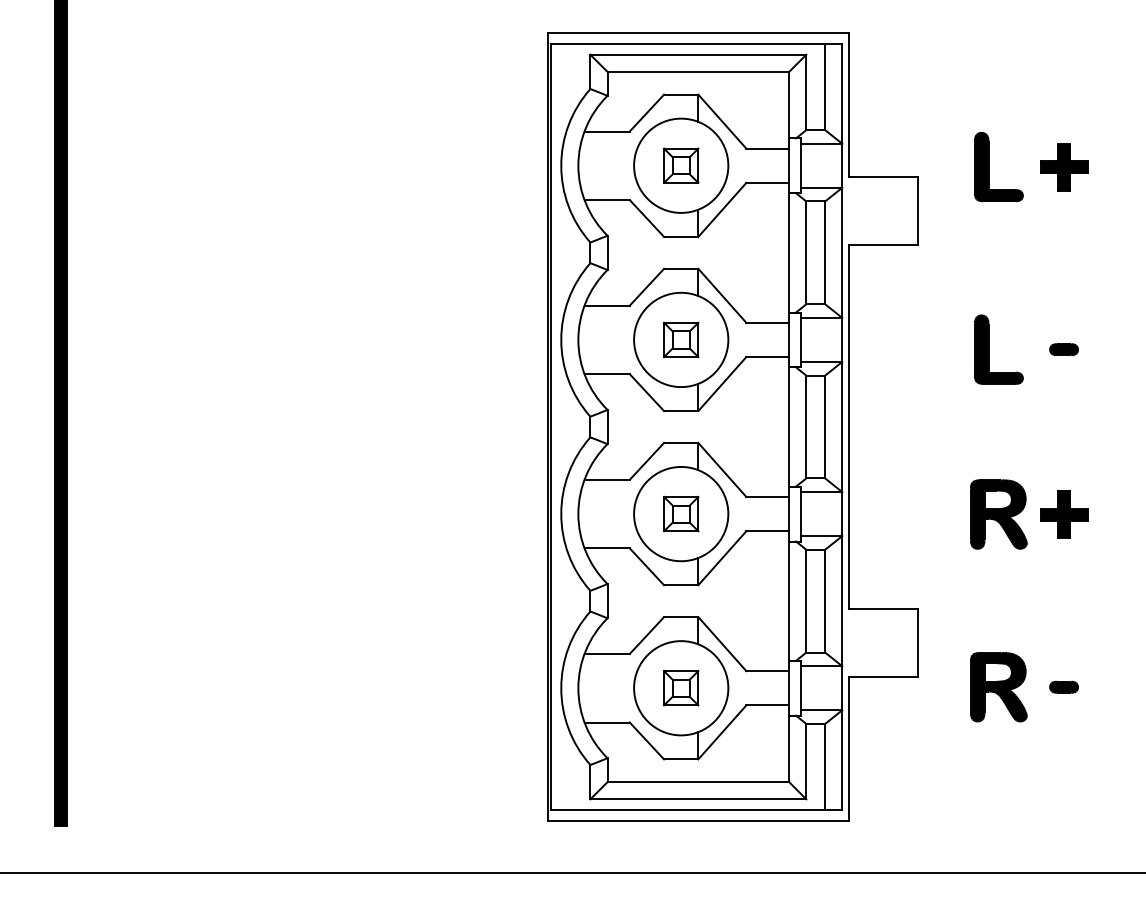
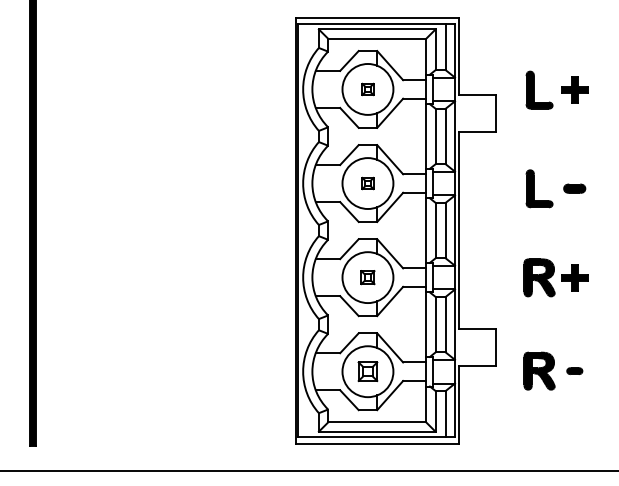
part: (680, 165) -> (367, 89), size x0.6
part: (680, 339) -> (367, 183), size x0.6
part: (1063, 349) -> (574, 188), size x1.4
part: (680, 513) -> (367, 277), size x0.7

